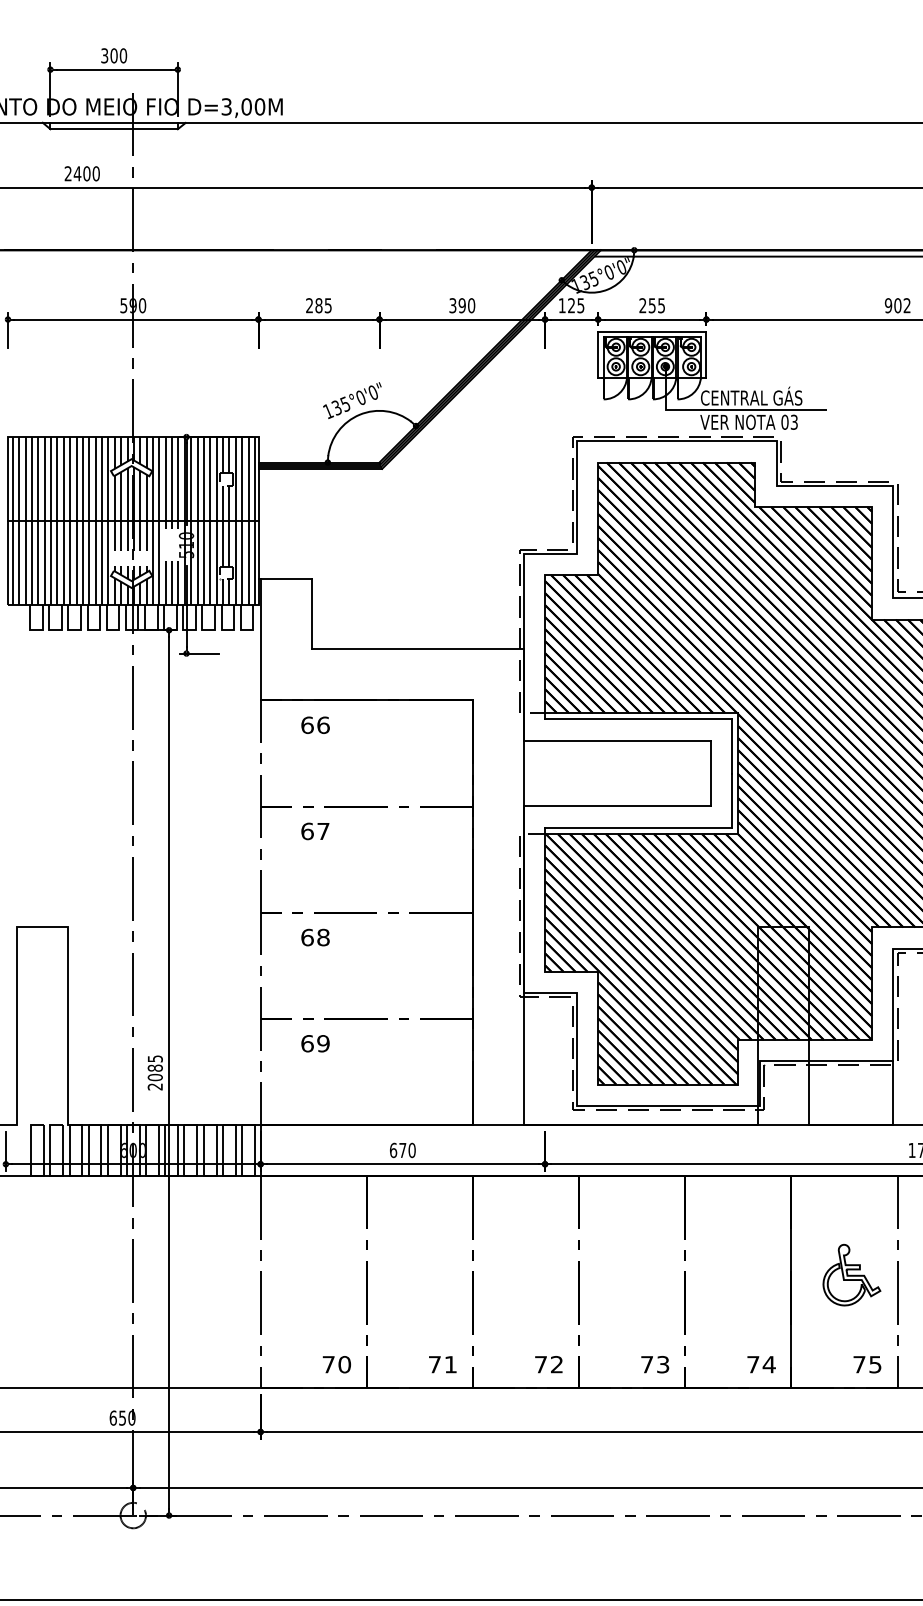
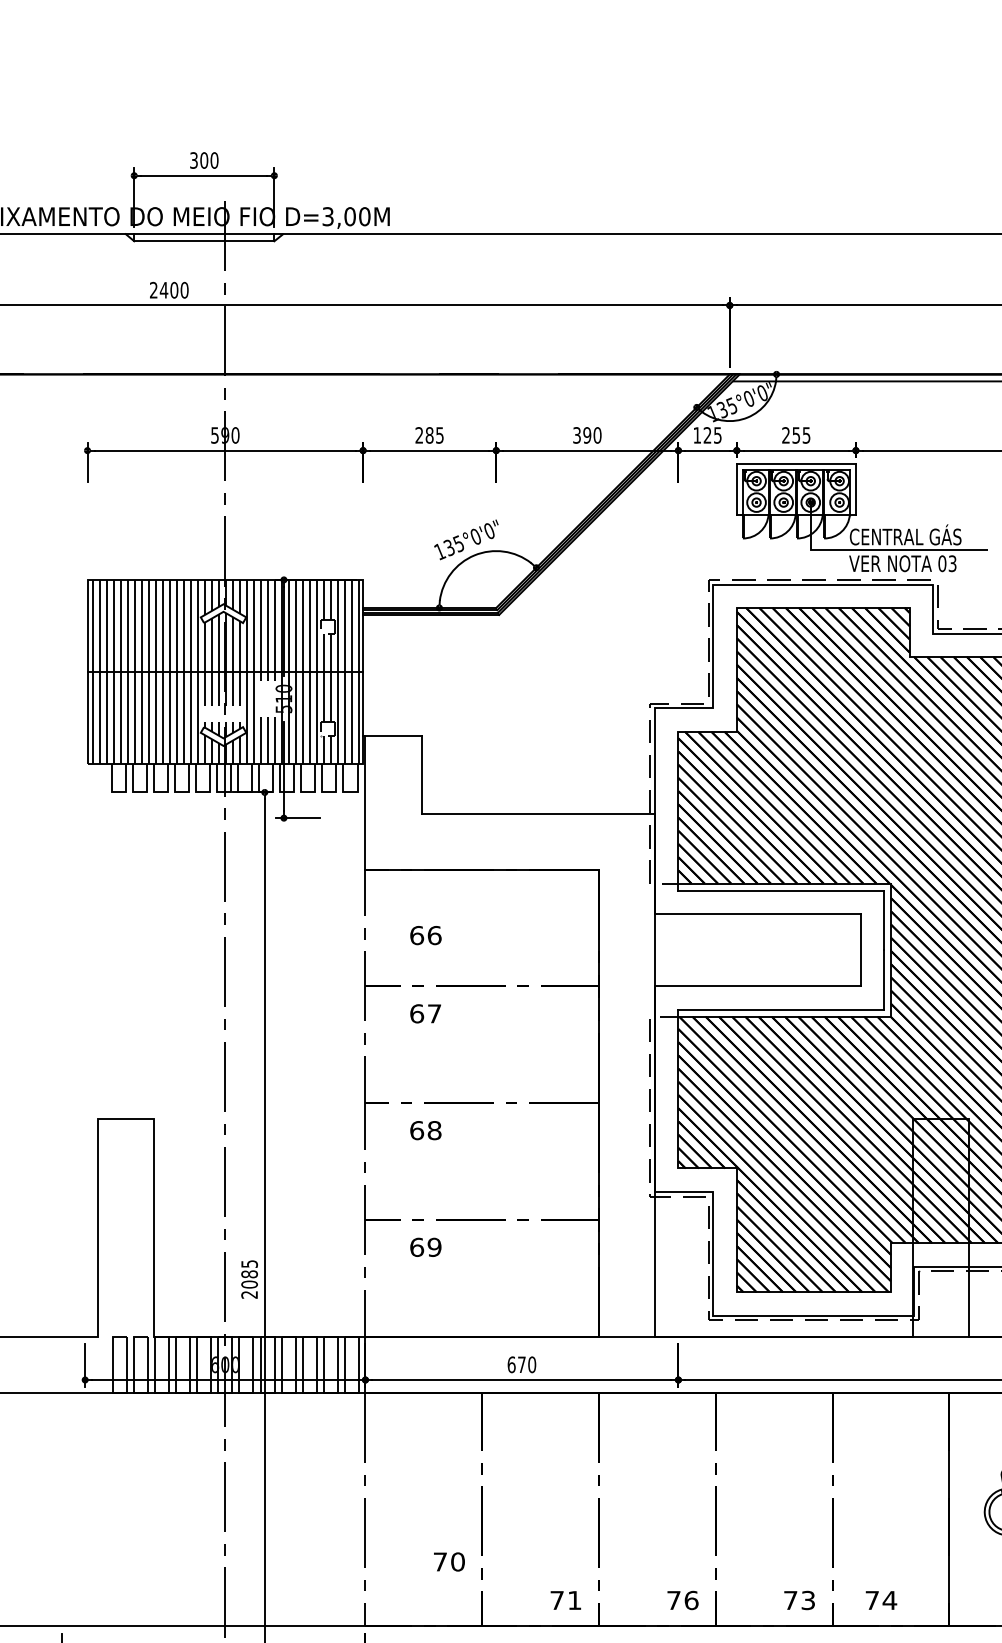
text: (315, 724) -> (425, 934), moved
text: (336, 1364) -> (448, 1561), moved
text: (556, 1364) -> (690, 1600), 72 -> 76
text: (761, 1364) -> (881, 1600), moved

